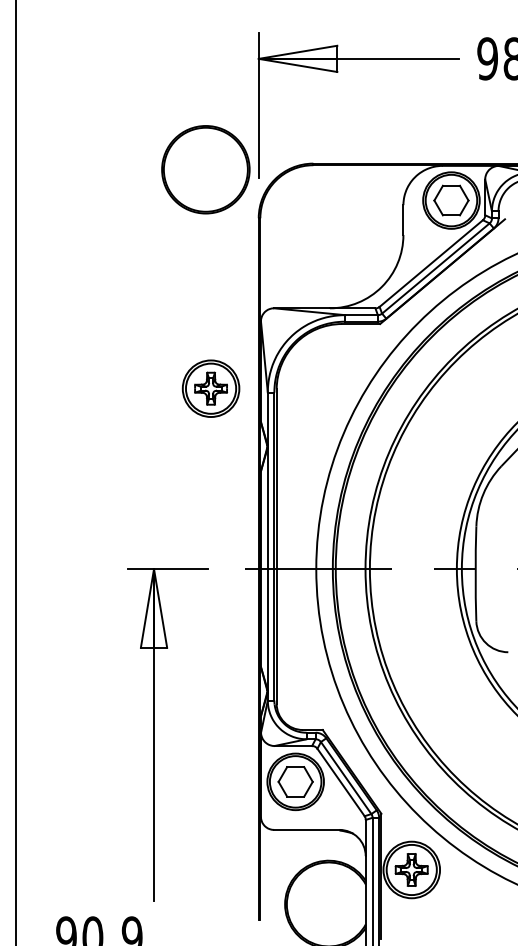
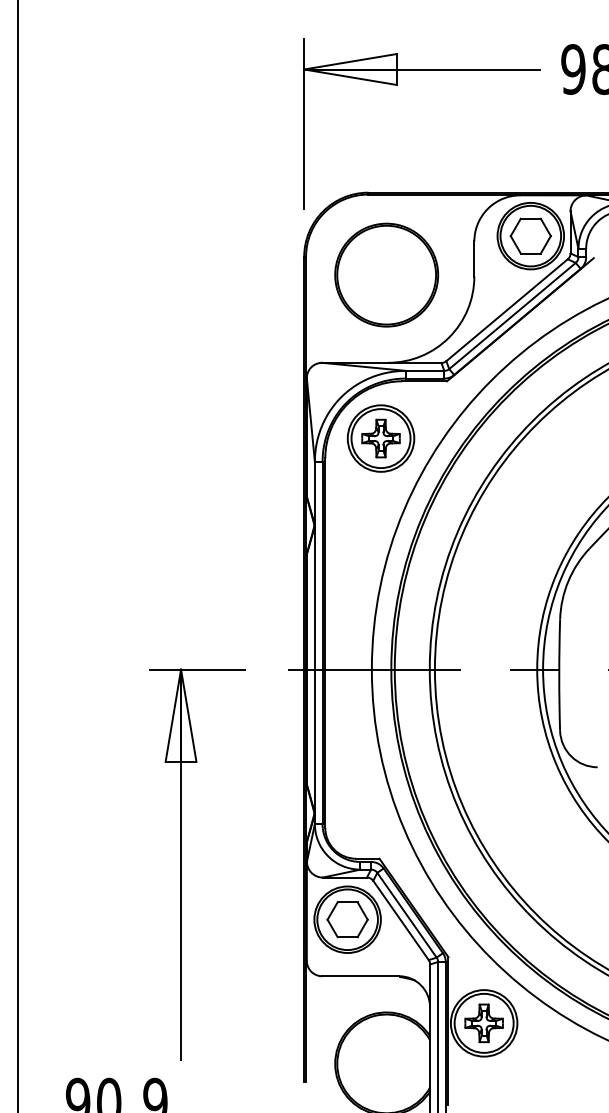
part: (205, 169) -> (386, 274), moved
part: (210, 388) -> (380, 438), moved

